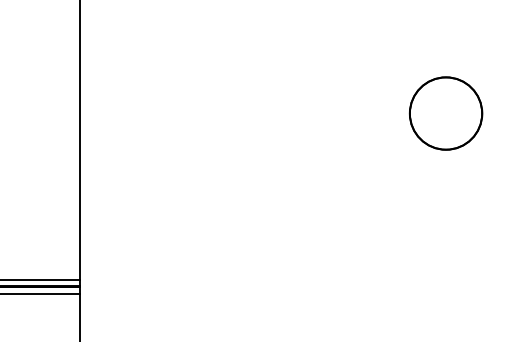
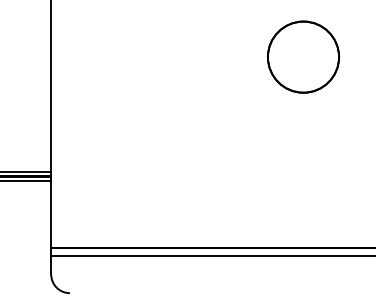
circle: (446, 112) -> (303, 56), size x1.43

